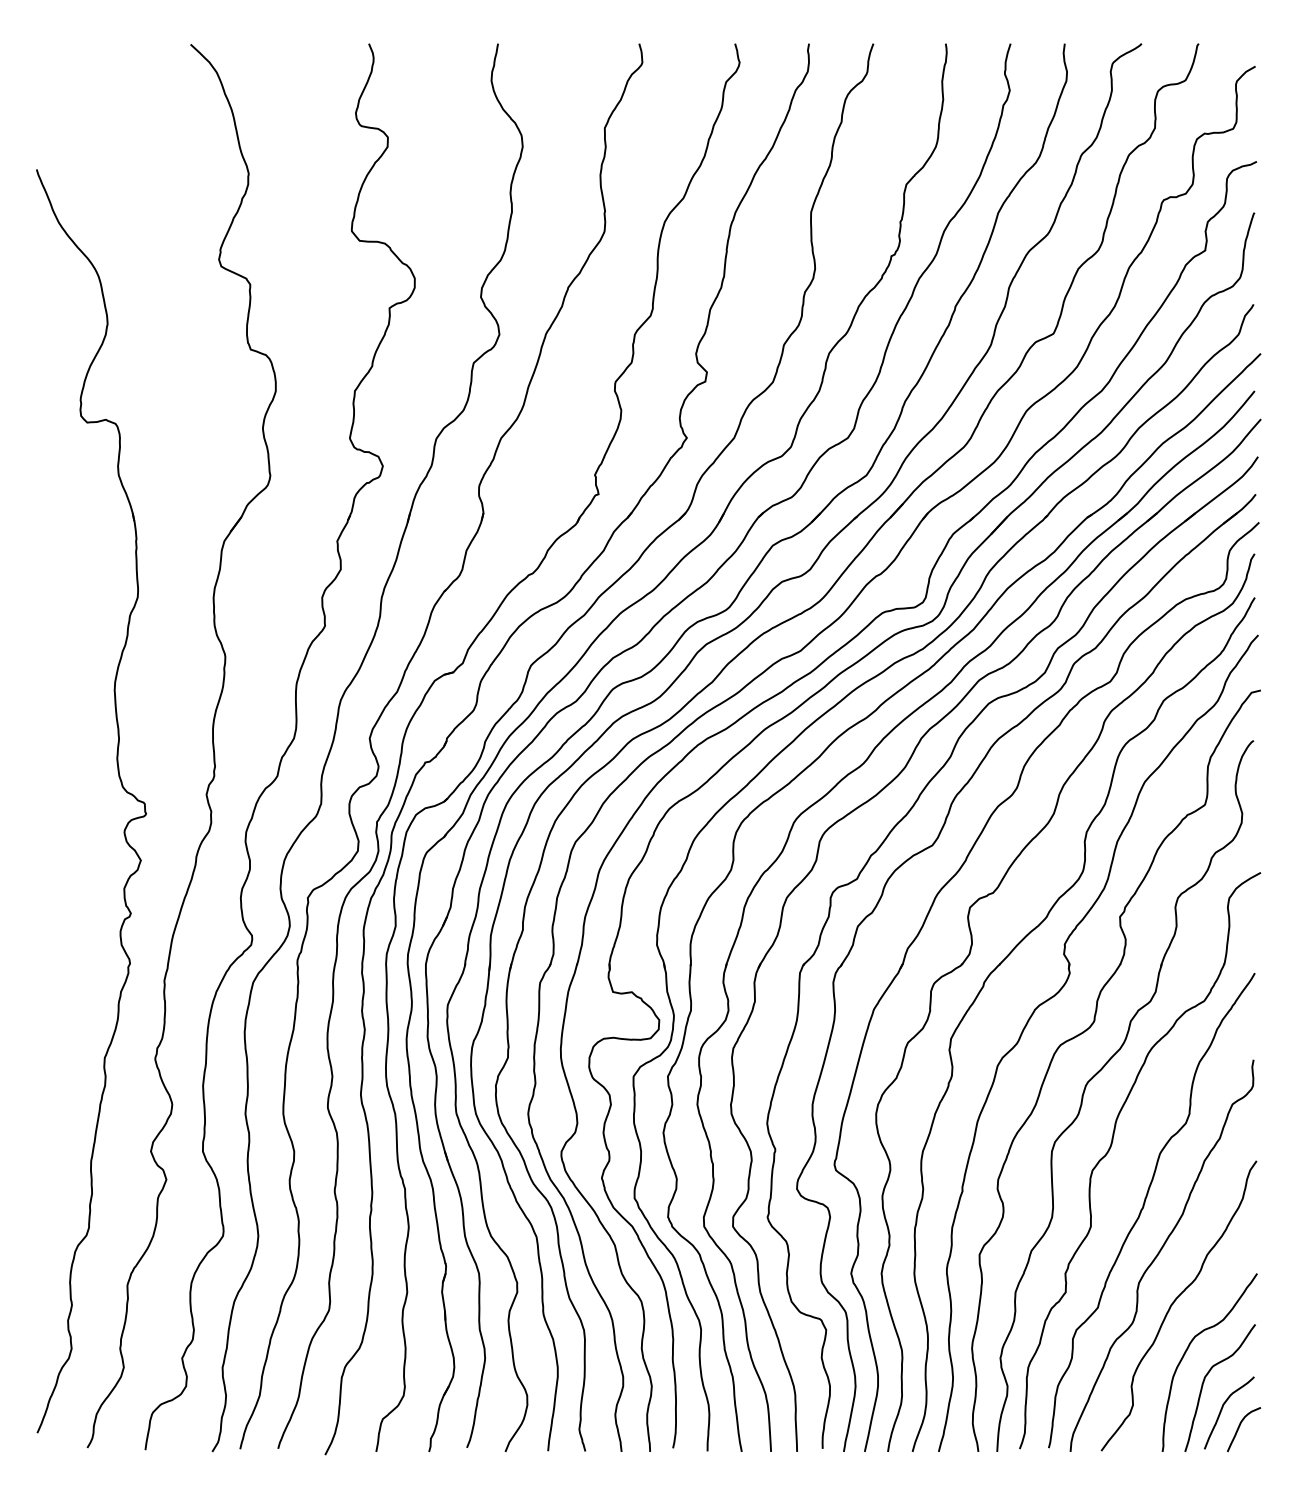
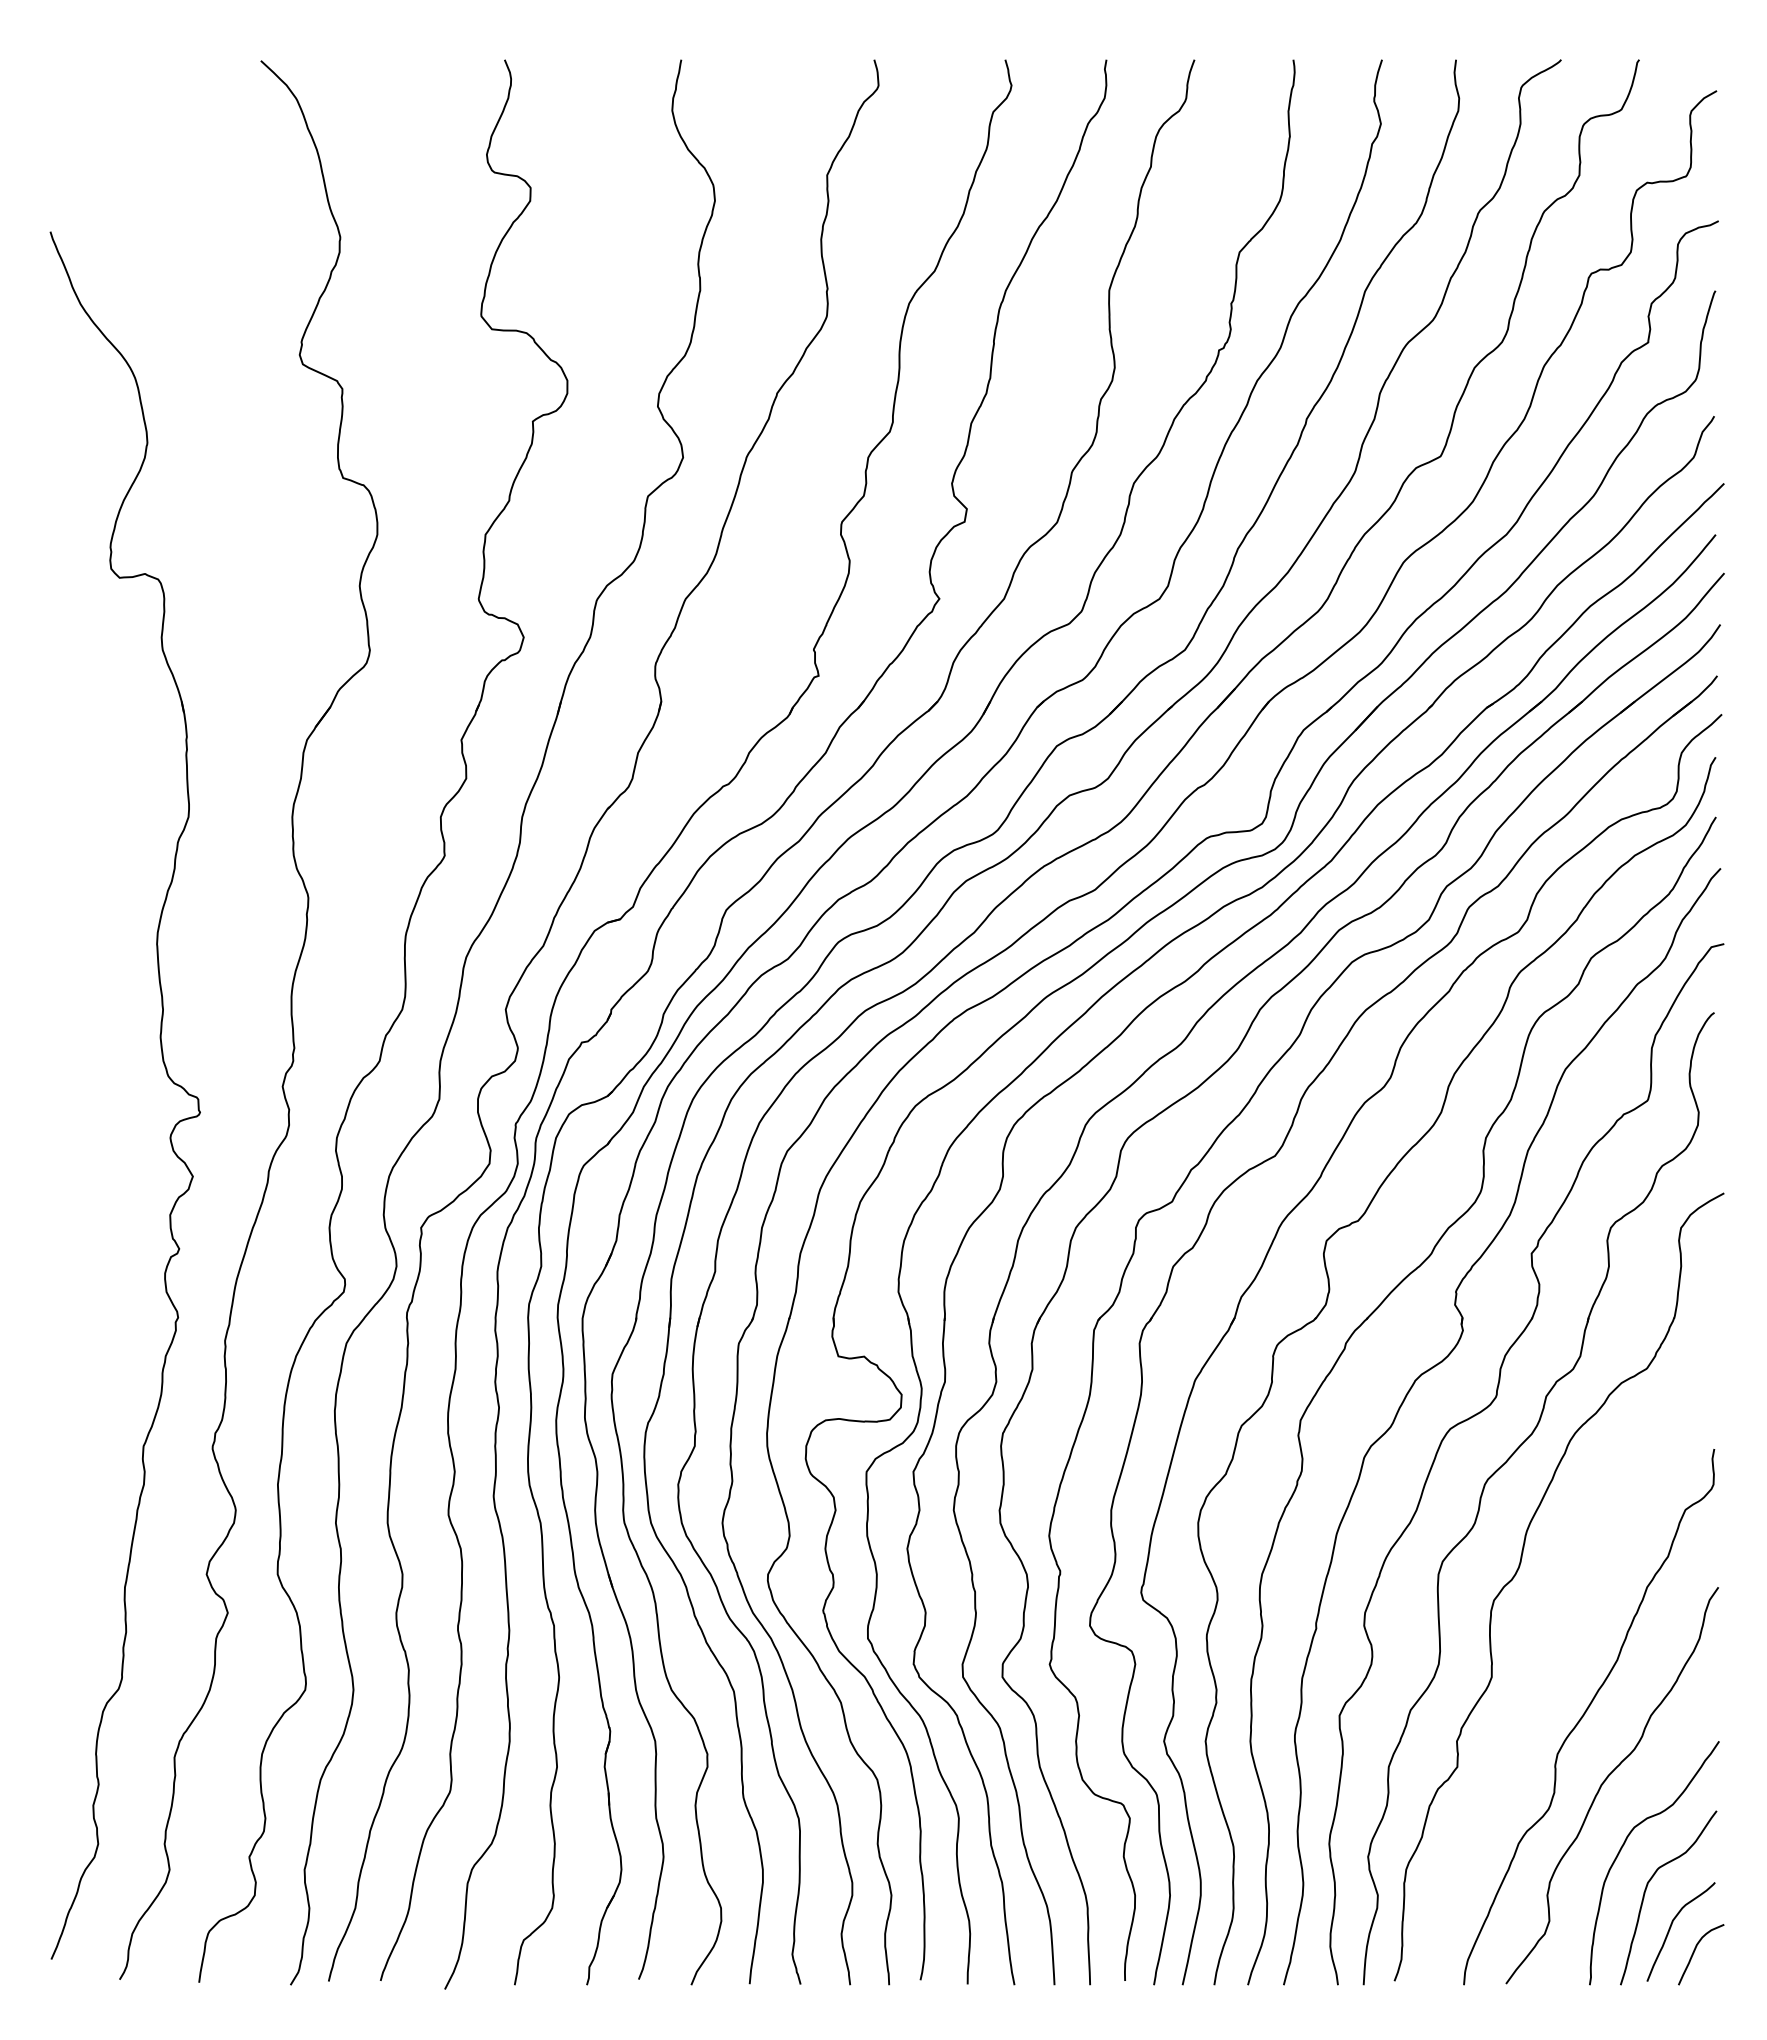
curve: (1144, 1207) -> (1564, 1650), removed

